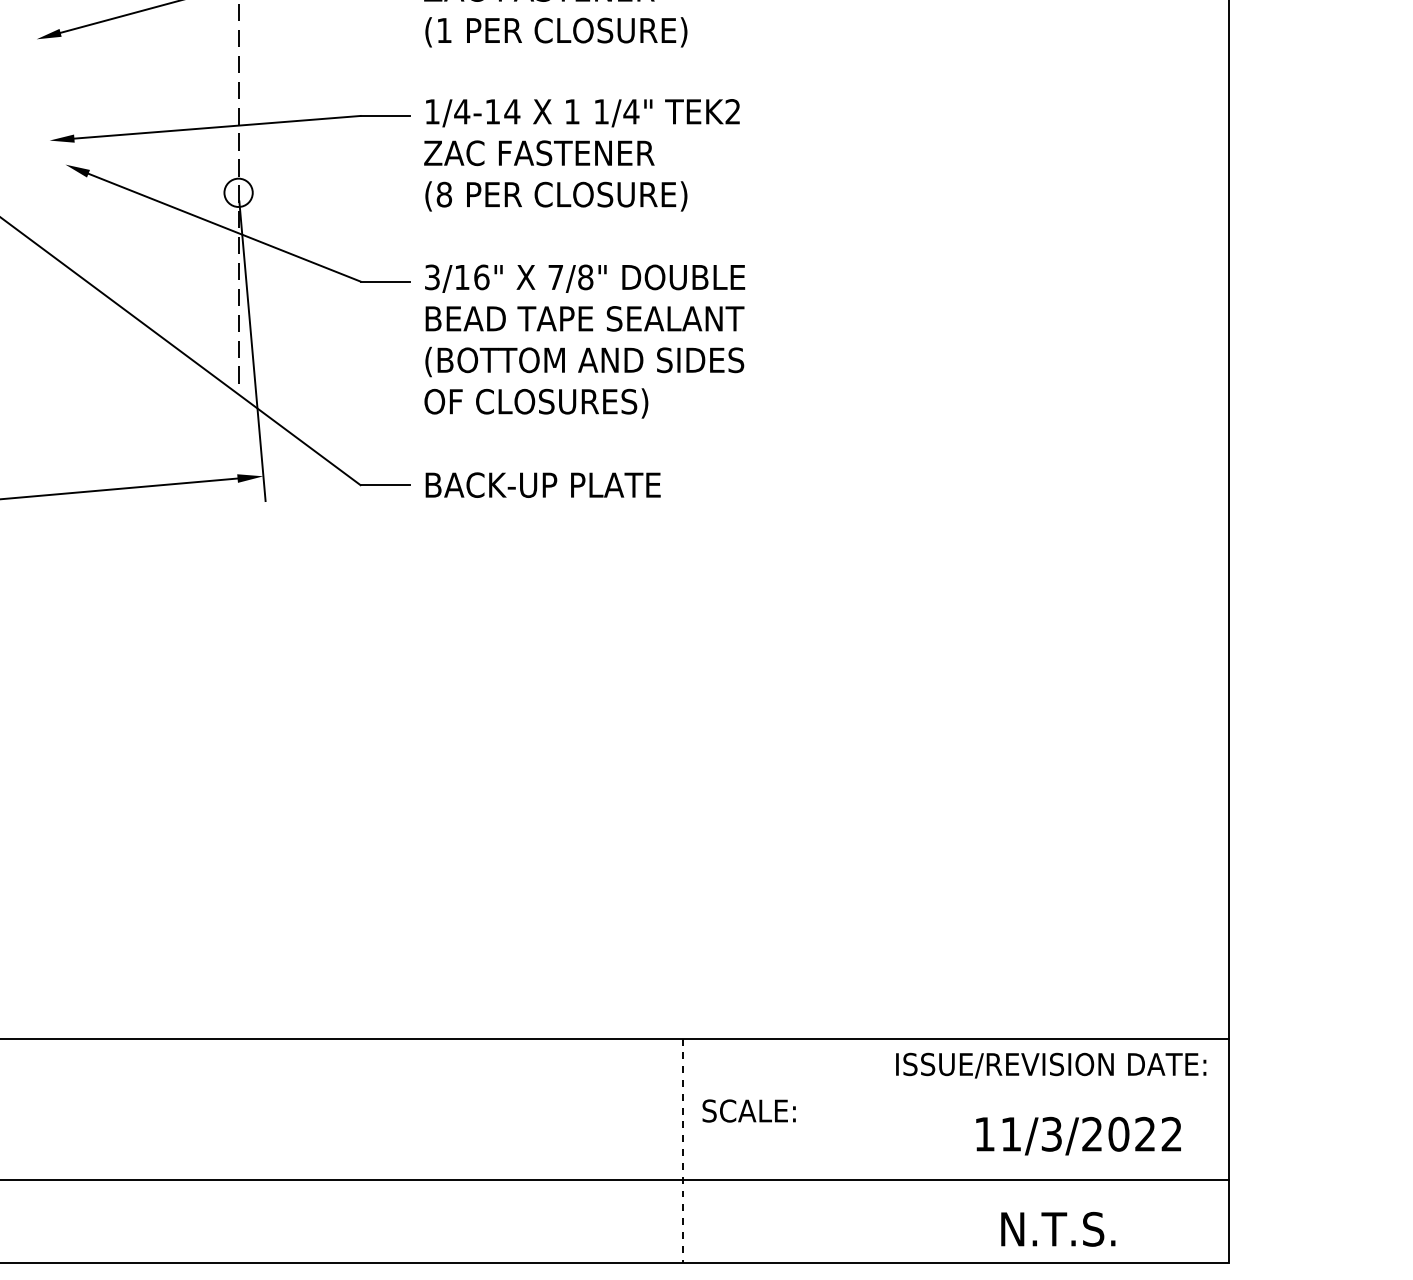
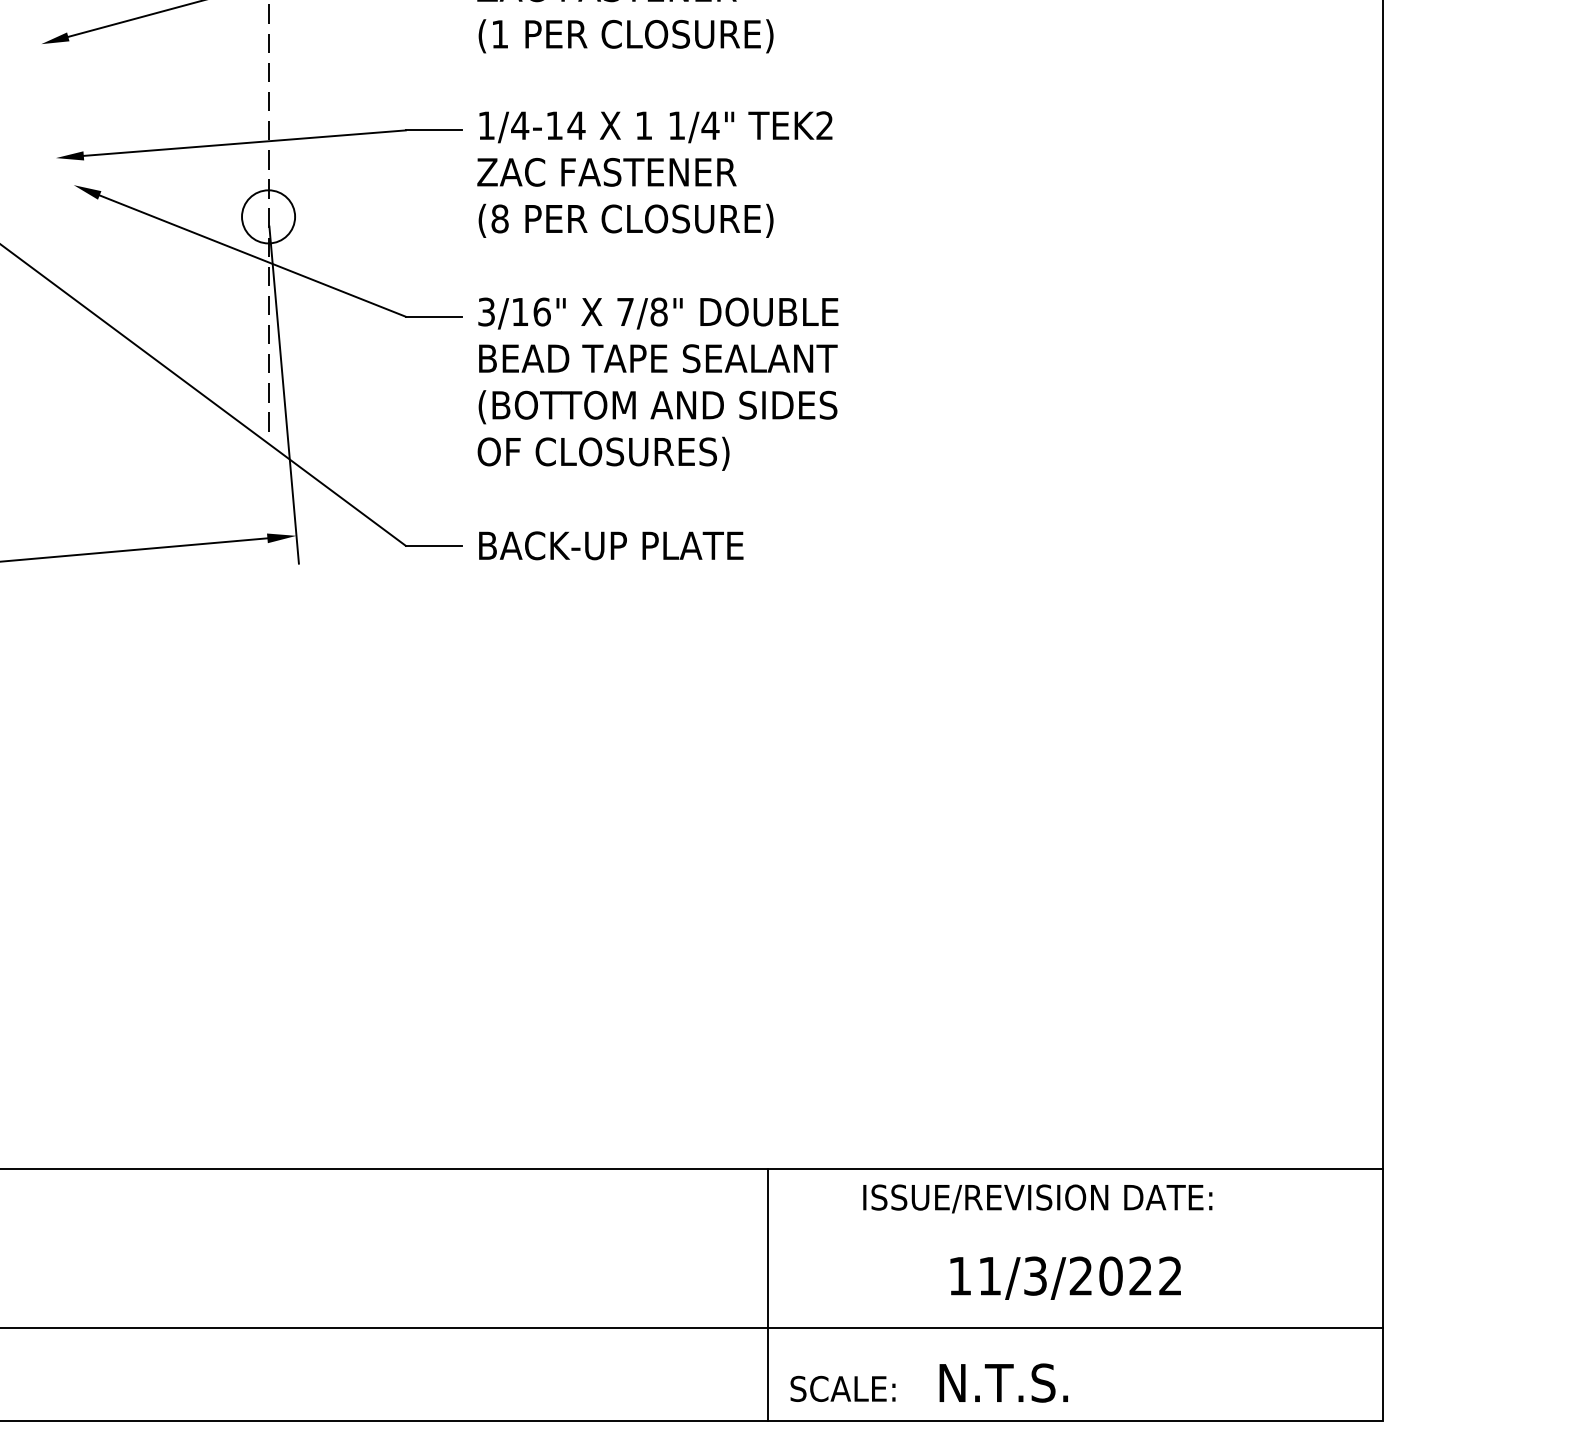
circle: (238, 192) -> (268, 216), size x1.67
text: (1050, 1065) -> (1037, 1198), moved
text: (748, 1110) -> (842, 1388), moved
text: (1078, 1135) -> (1065, 1277), moved
line: (682, 1151) -> (768, 1295), dashed -> solid
text: (1058, 1228) -> (1003, 1382), moved

